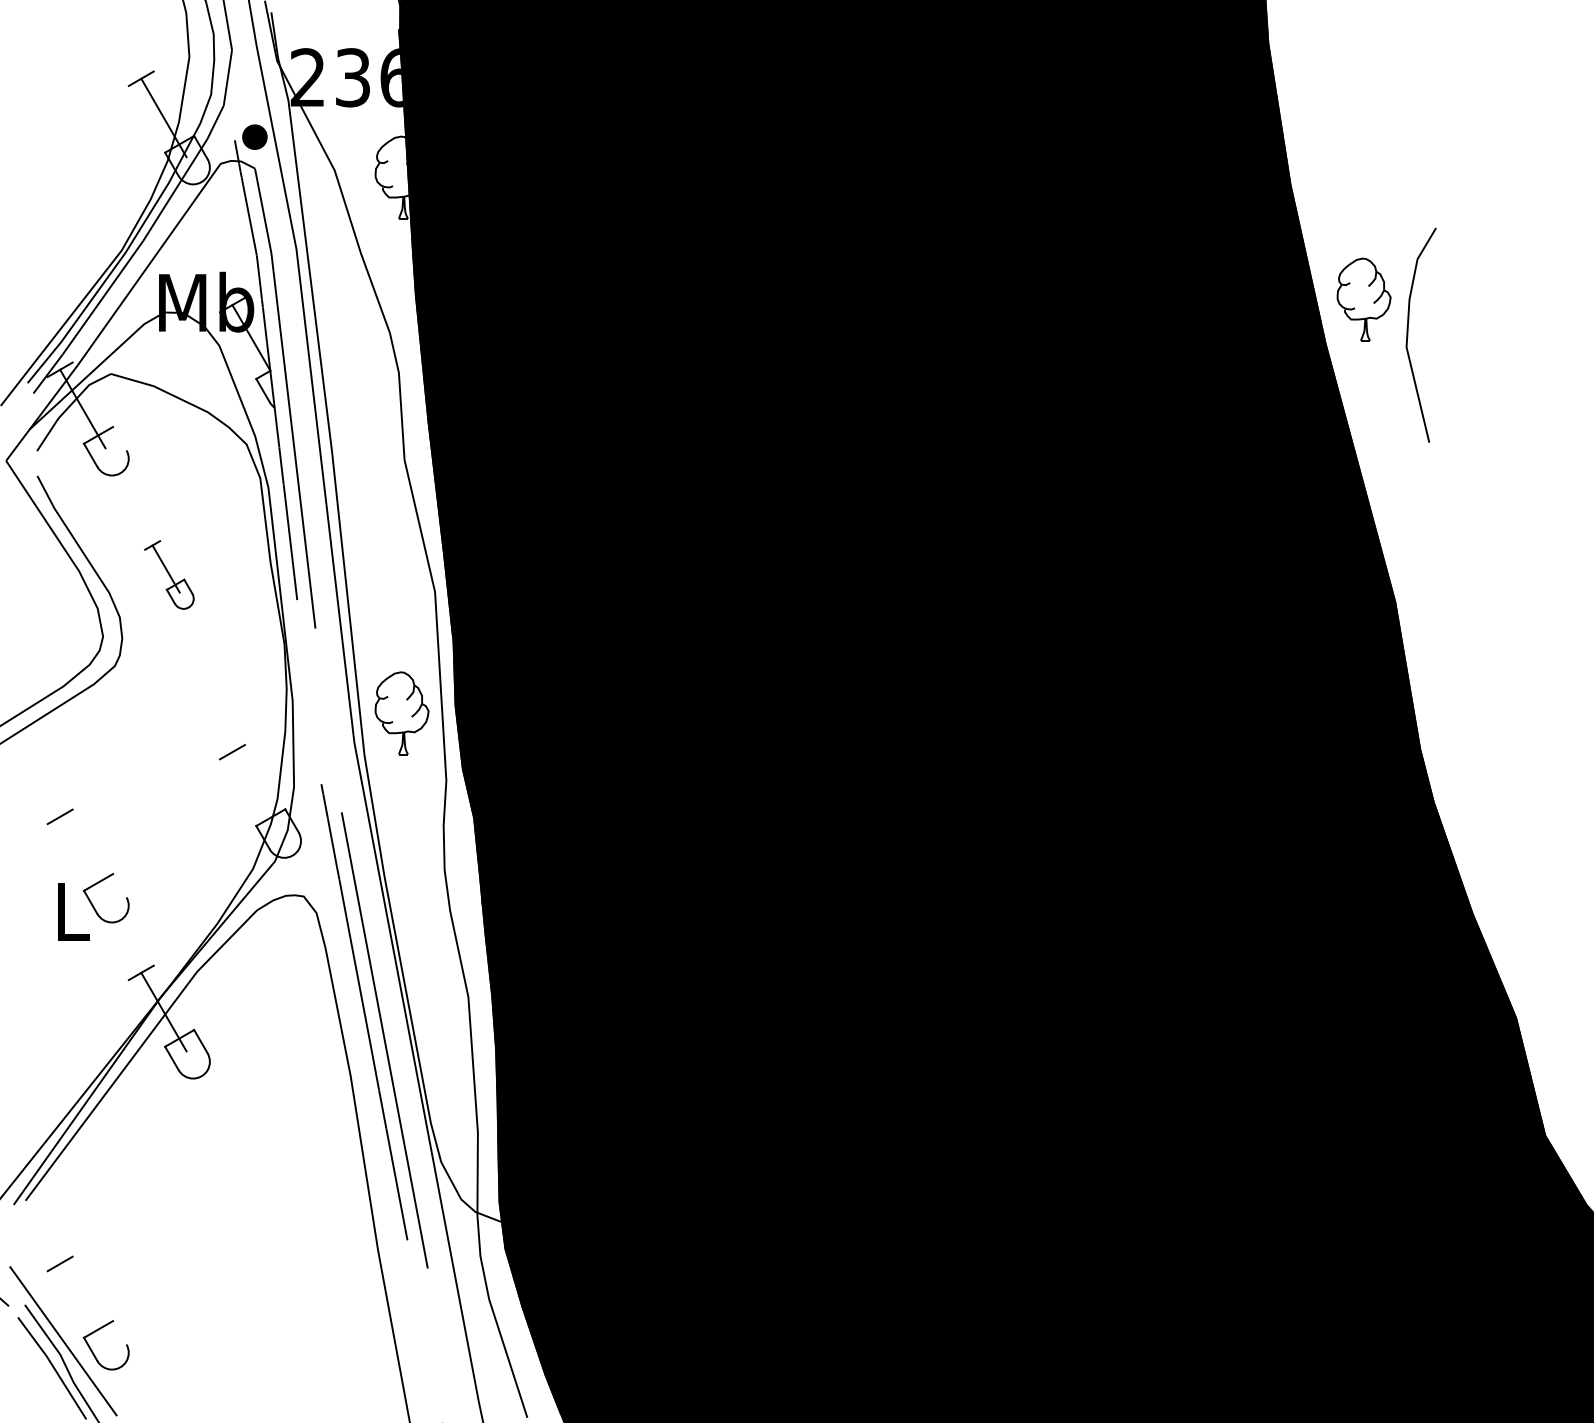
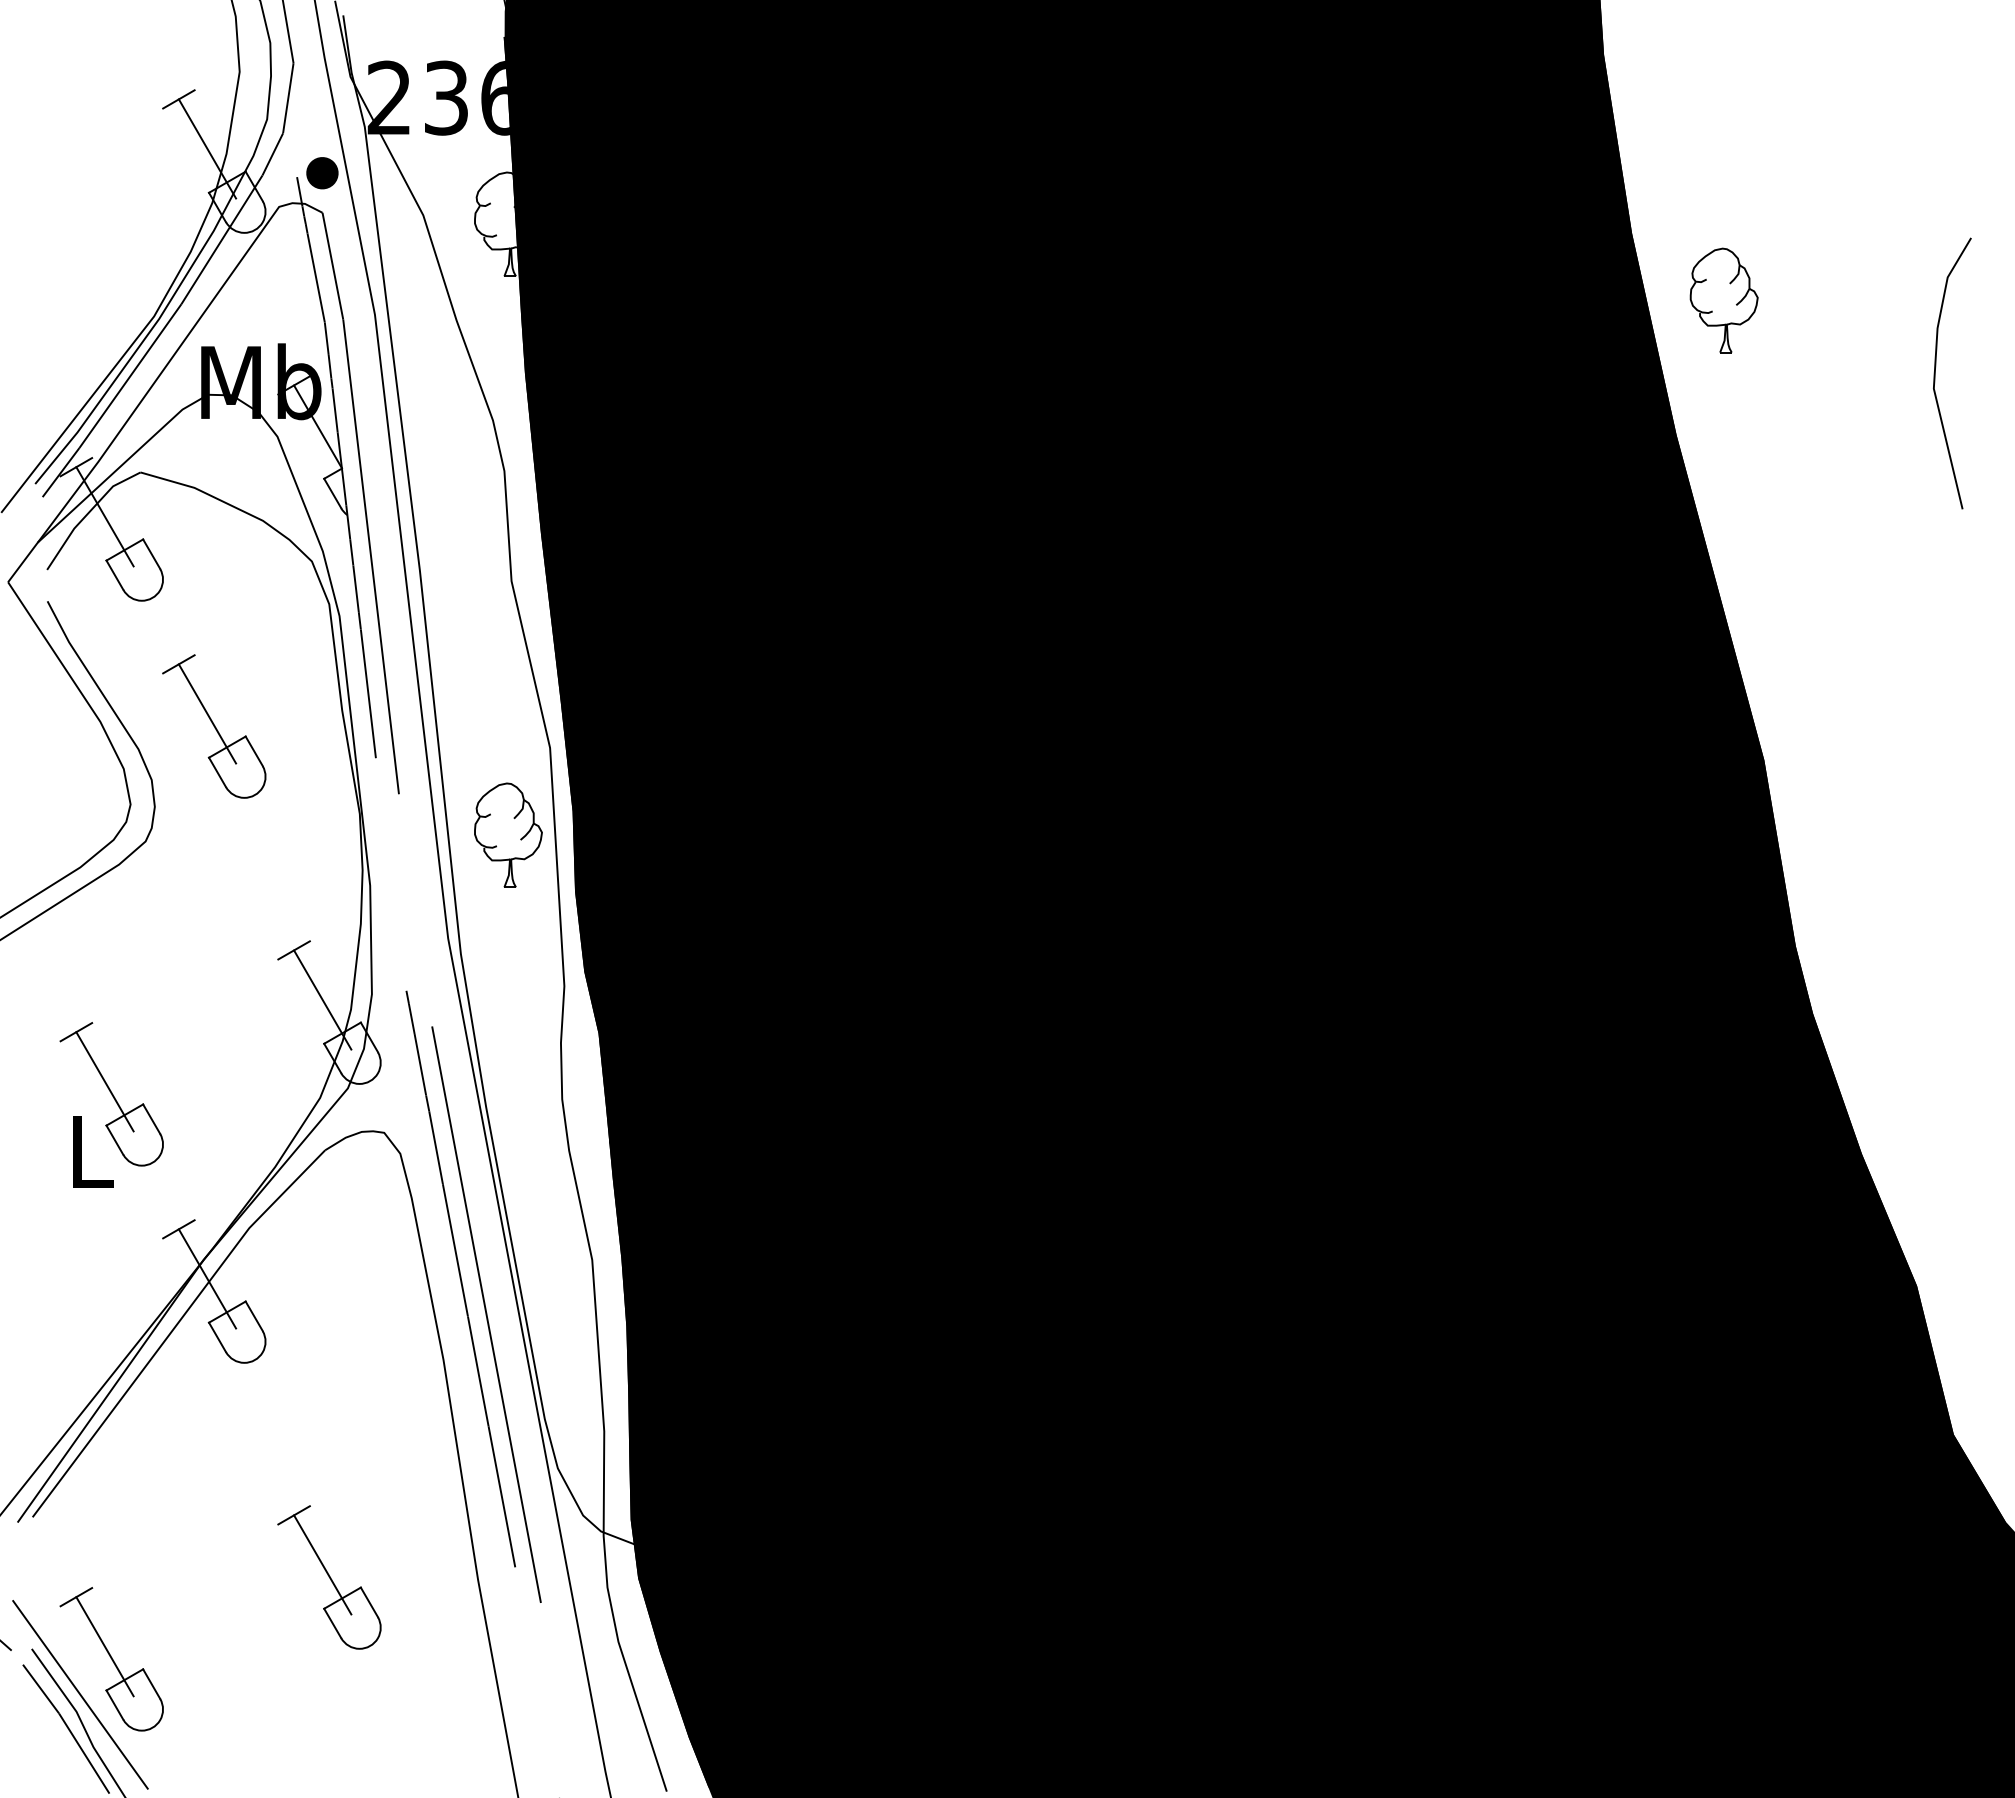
part: (1363, 299) -> (1723, 300), moved
line: (1407, 335) -> (1935, 373), moved
line: (119, 438) -> (151, 553), added
part: (169, 575) -> (214, 726), size x1.67
part: (402, 712) -> (508, 834), moved
line: (254, 791) -> (322, 999), added
line: (82, 855) -> (104, 1081), added
line: (119, 885) -> (151, 1118), added
part: (260, 1248) -> (329, 1577), added
line: (82, 1302) -> (104, 1646), added
line: (119, 1332) -> (151, 1683), added

